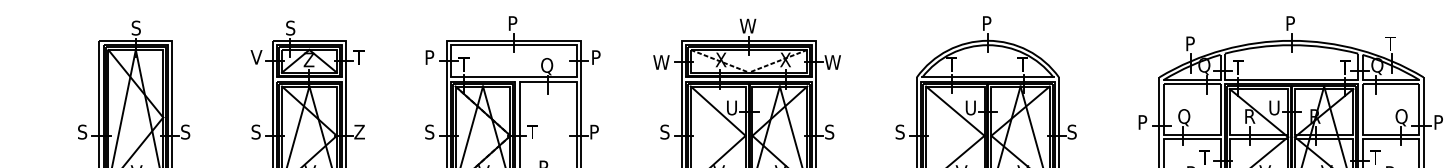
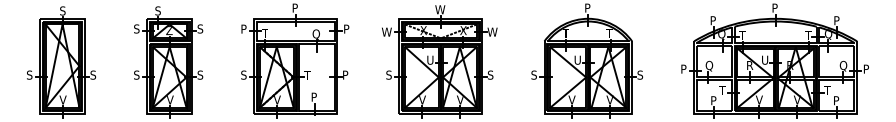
text: (1390, 43) -> (836, 20), T -> P
text: (255, 56) -> (136, 28), V -> S
text: (359, 56) -> (200, 28), T -> S
text: (359, 131) -> (200, 74), Z -> S

